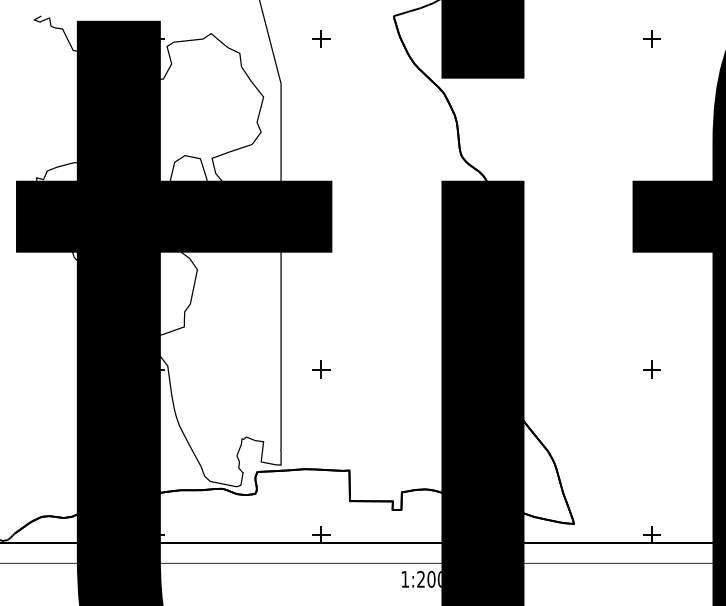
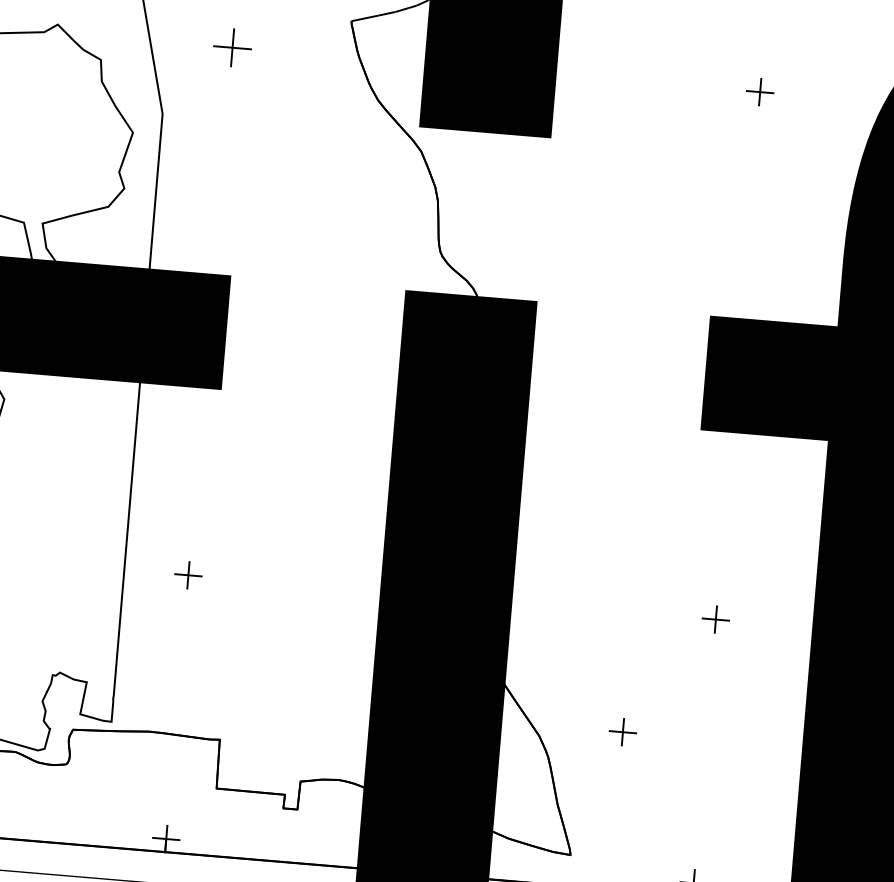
part: (321, 38) -> (233, 47), size x1.4
part: (599, 444) -> (622, 731), added

